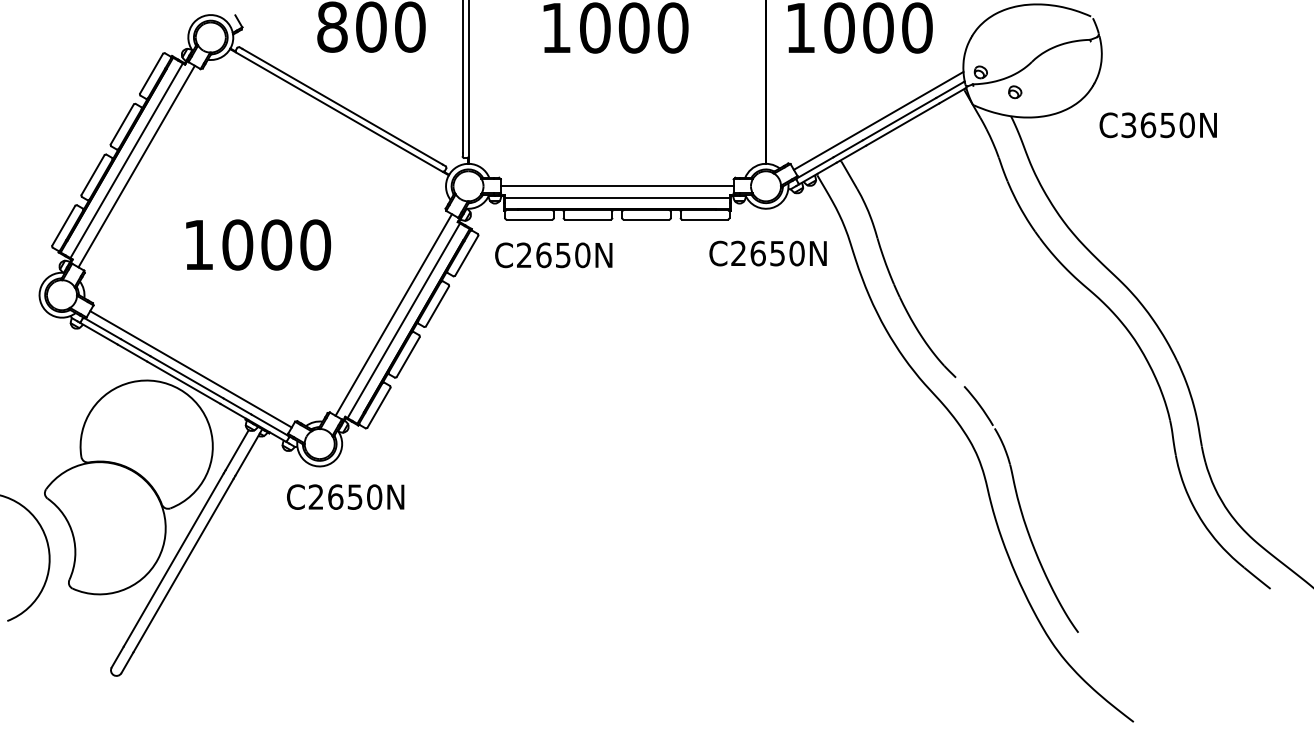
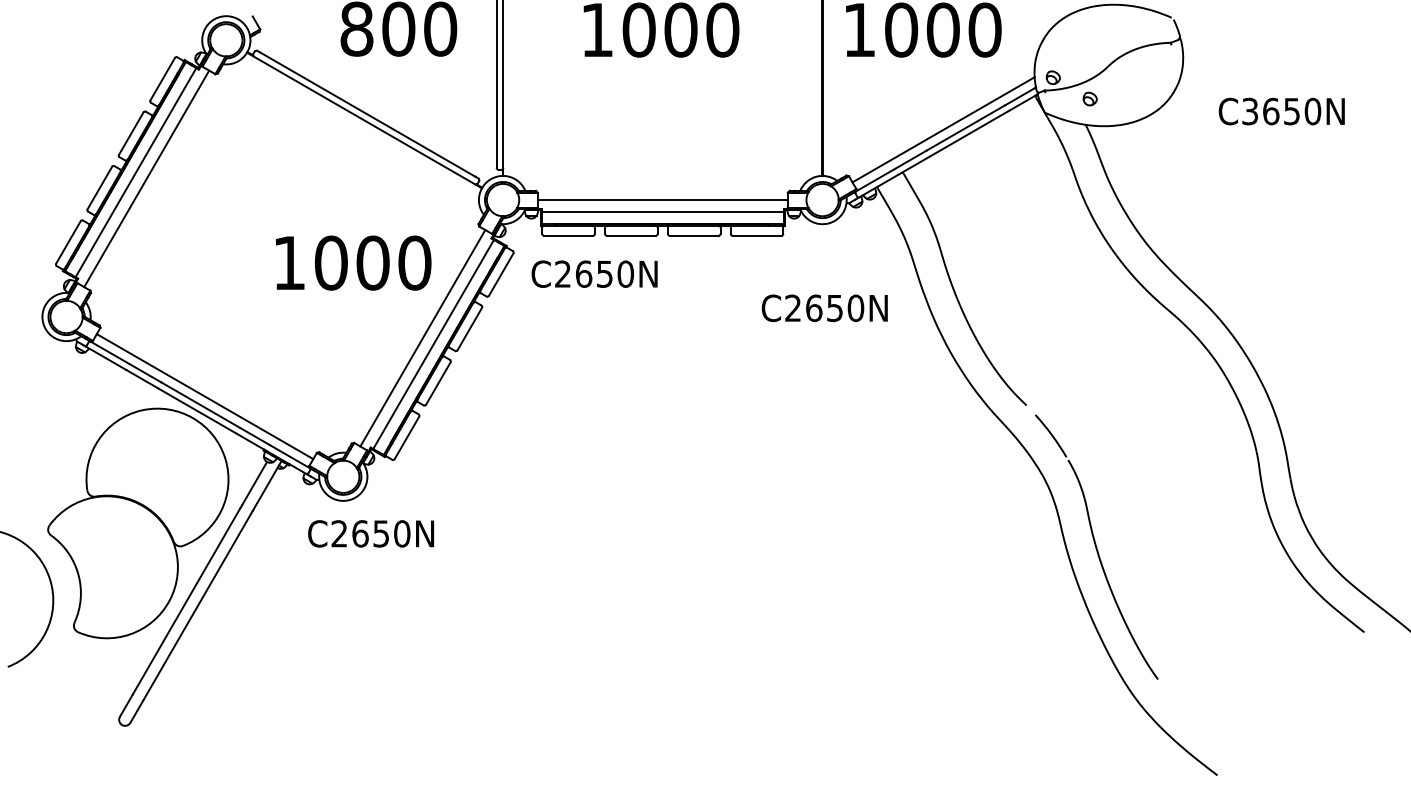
text: (1157, 125) -> (1281, 111), moved
text: (258, 244) -> (353, 262), moved
text: (767, 253) -> (824, 308), moved

